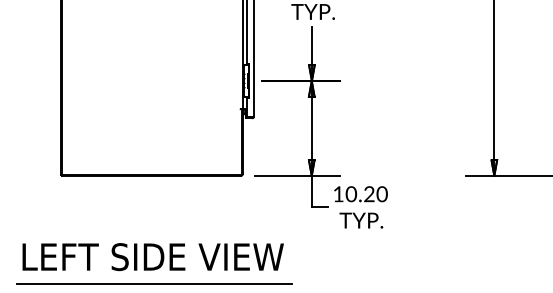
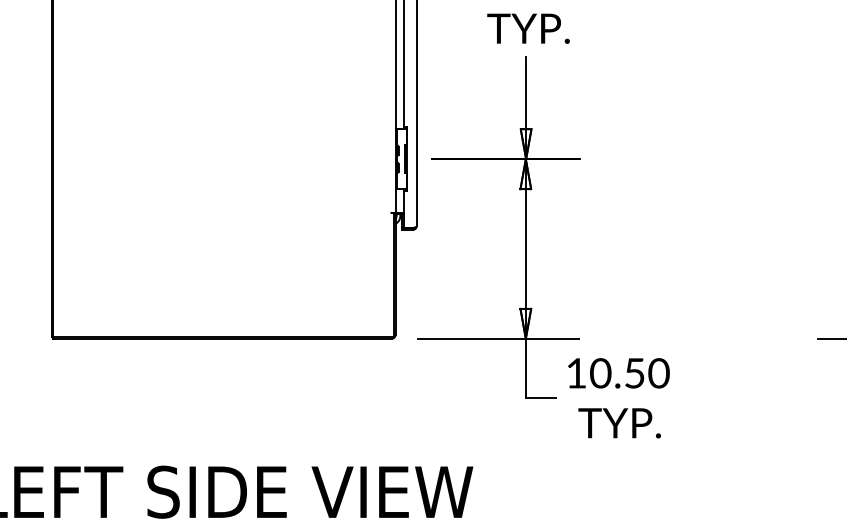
text: (369, 194) -> (635, 373), 10.20 -> 10.50

